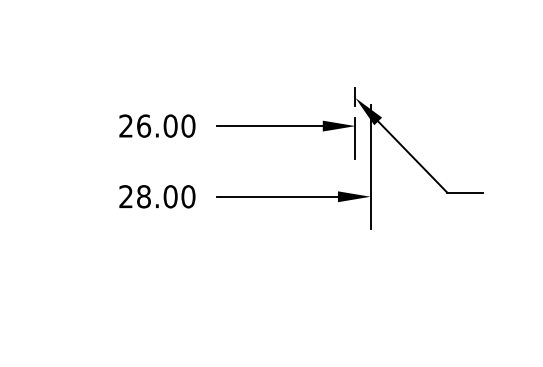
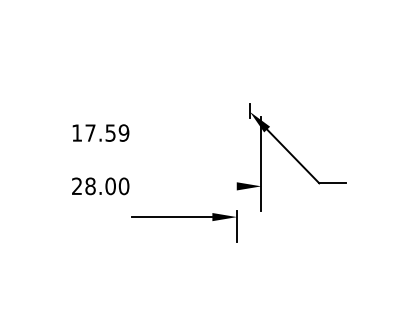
text: (157, 125) -> (100, 132), 26.00 -> 17.59
part: (285, 126) -> (184, 217), moved
line: (276, 196) -> (190, 186), removed

